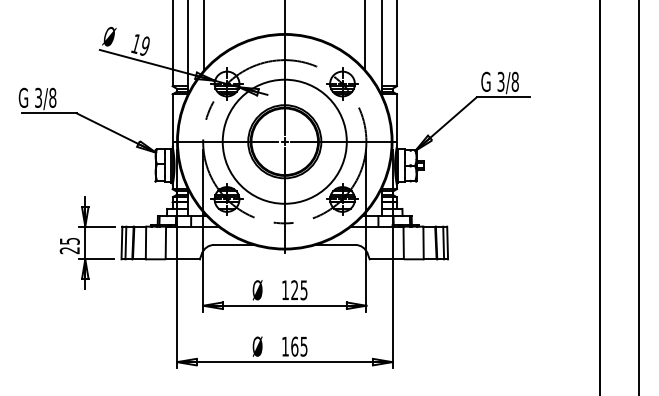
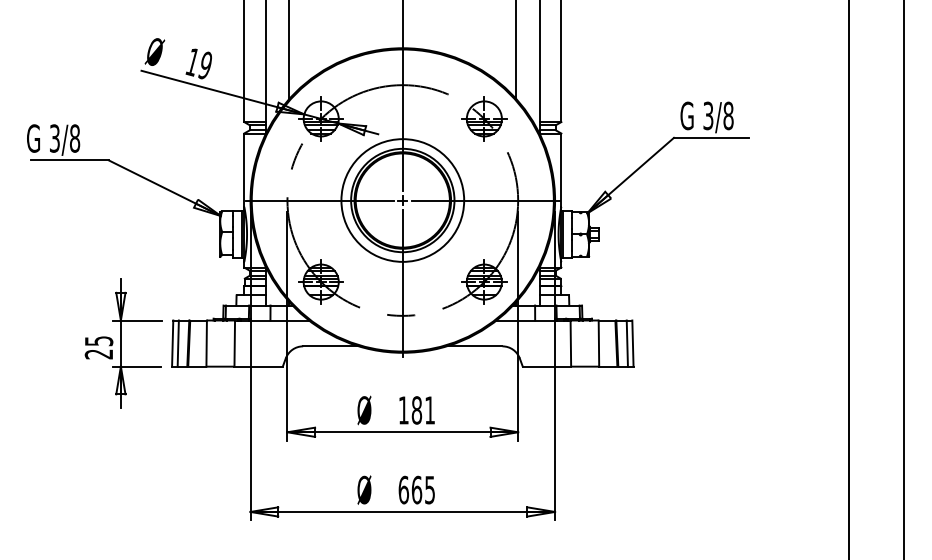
circle: (284, 141) -> (402, 200), size x0.7
text: (298, 290) -> (422, 410), 125 -> 181
text: (285, 346) -> (403, 489), 165 -> 665

